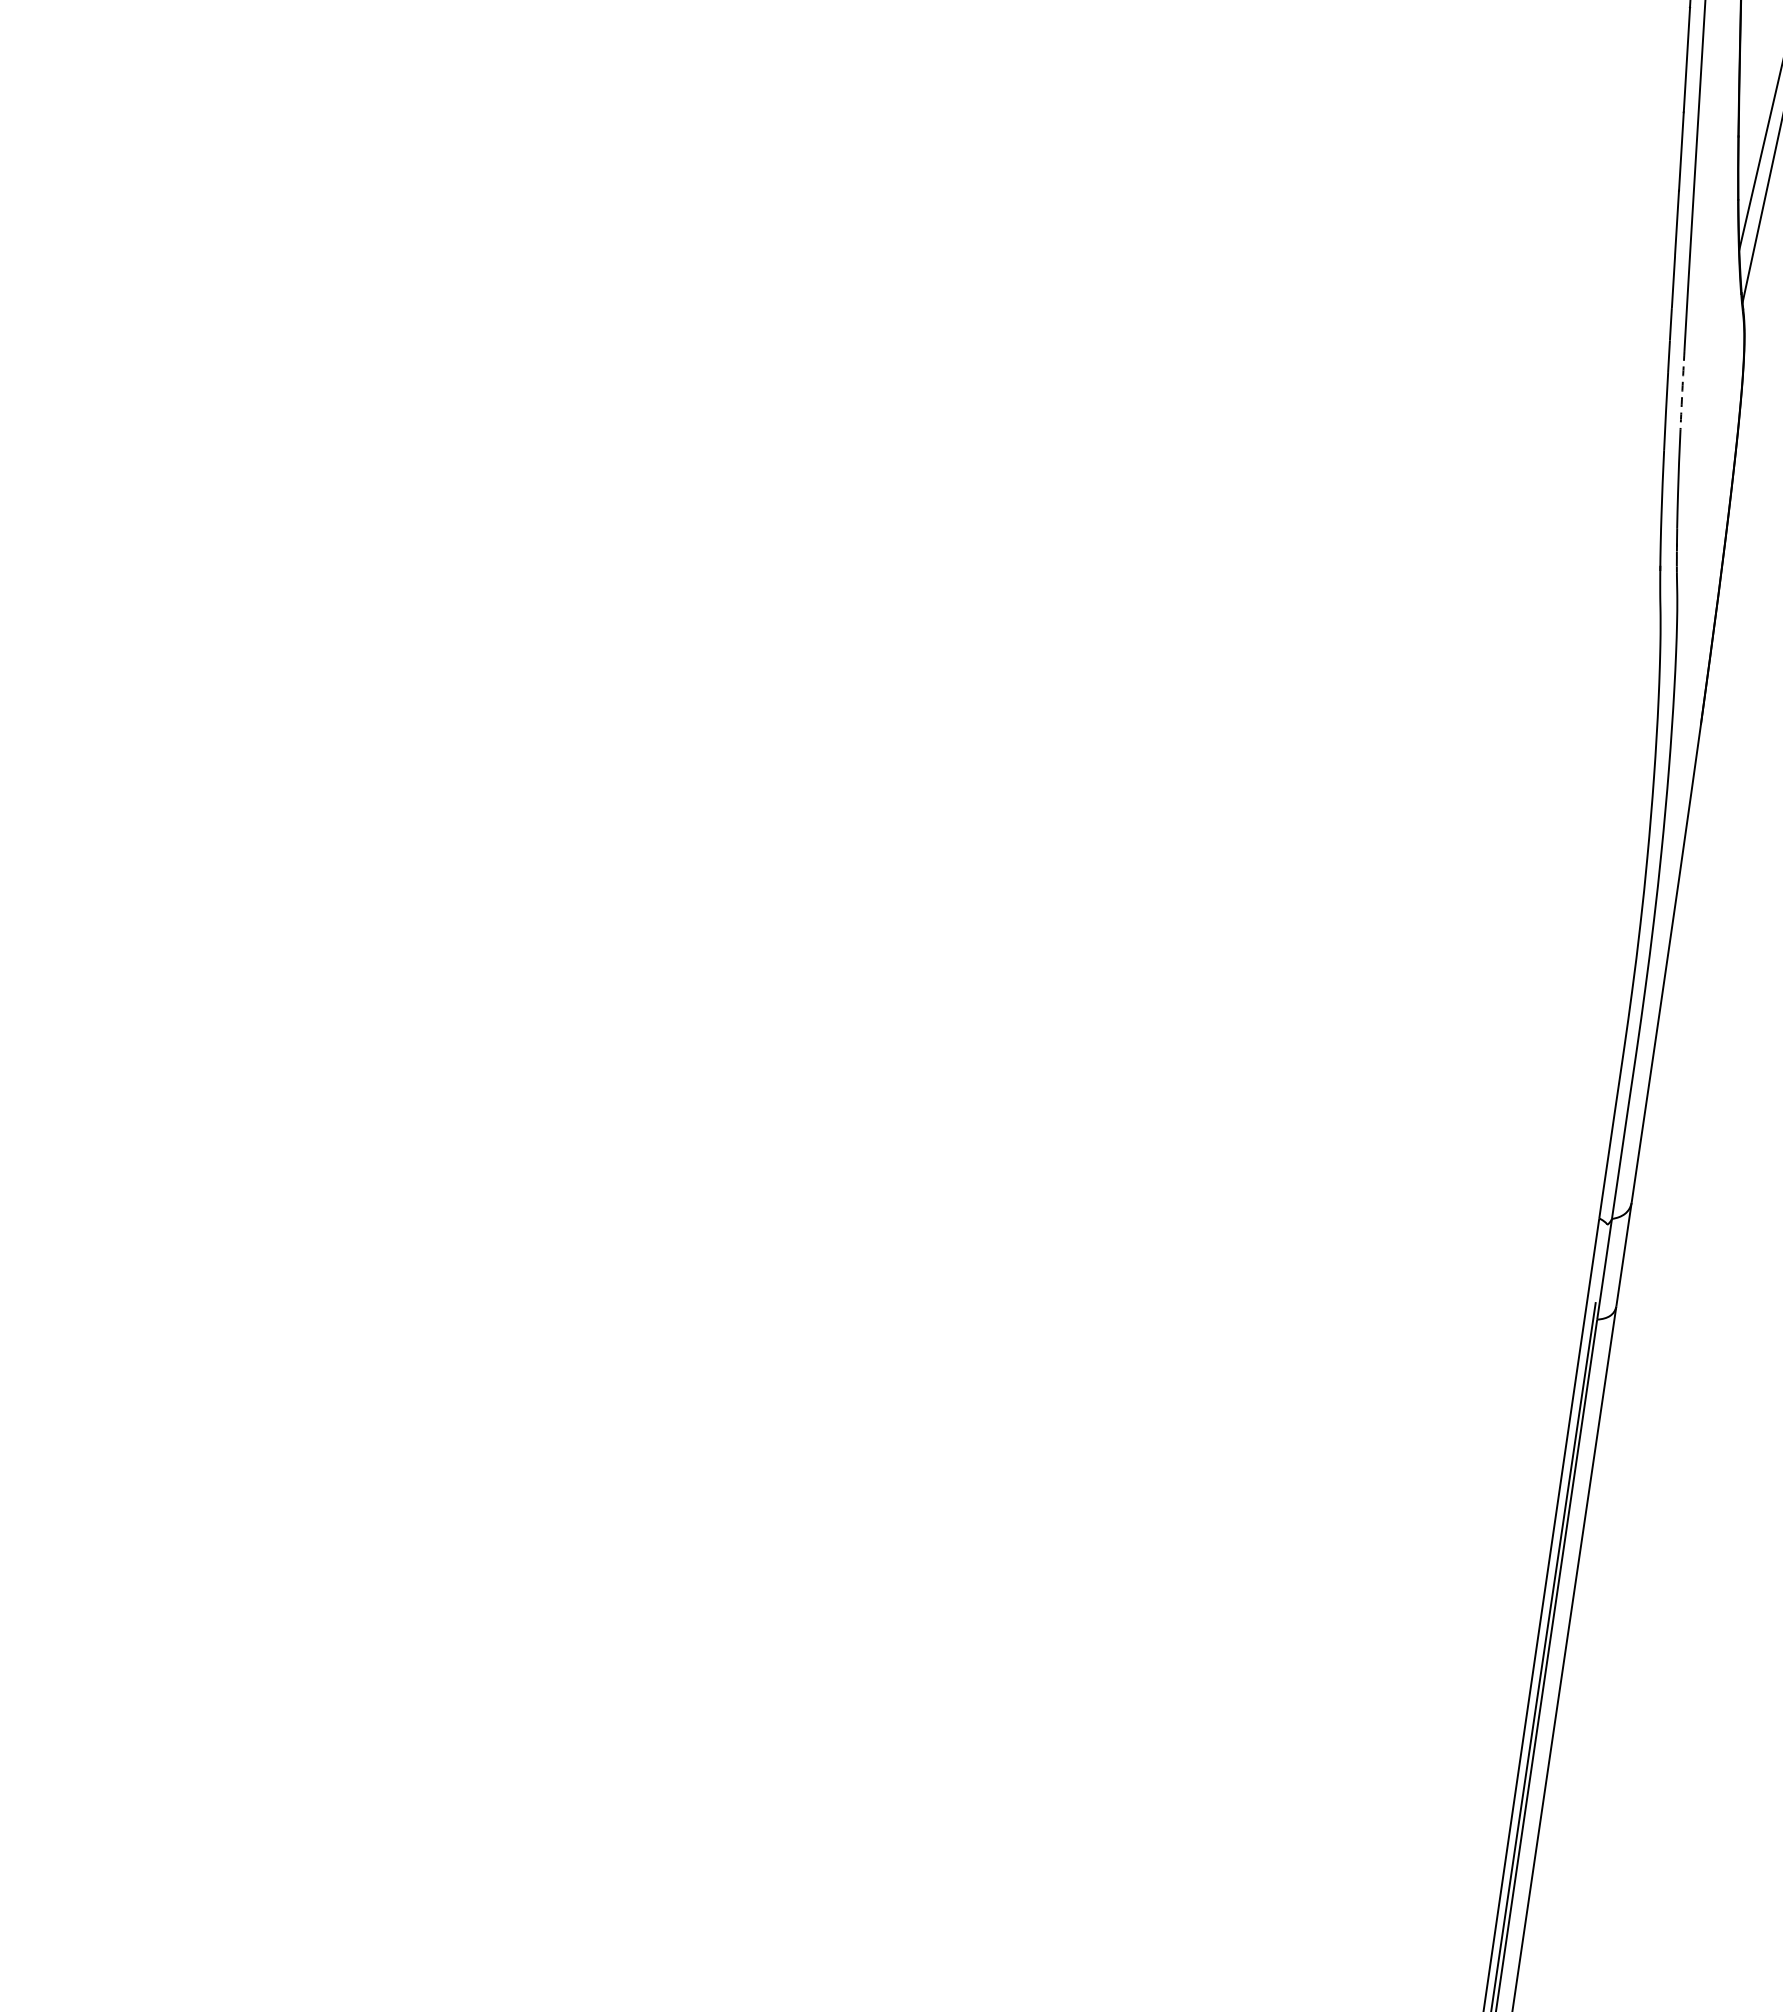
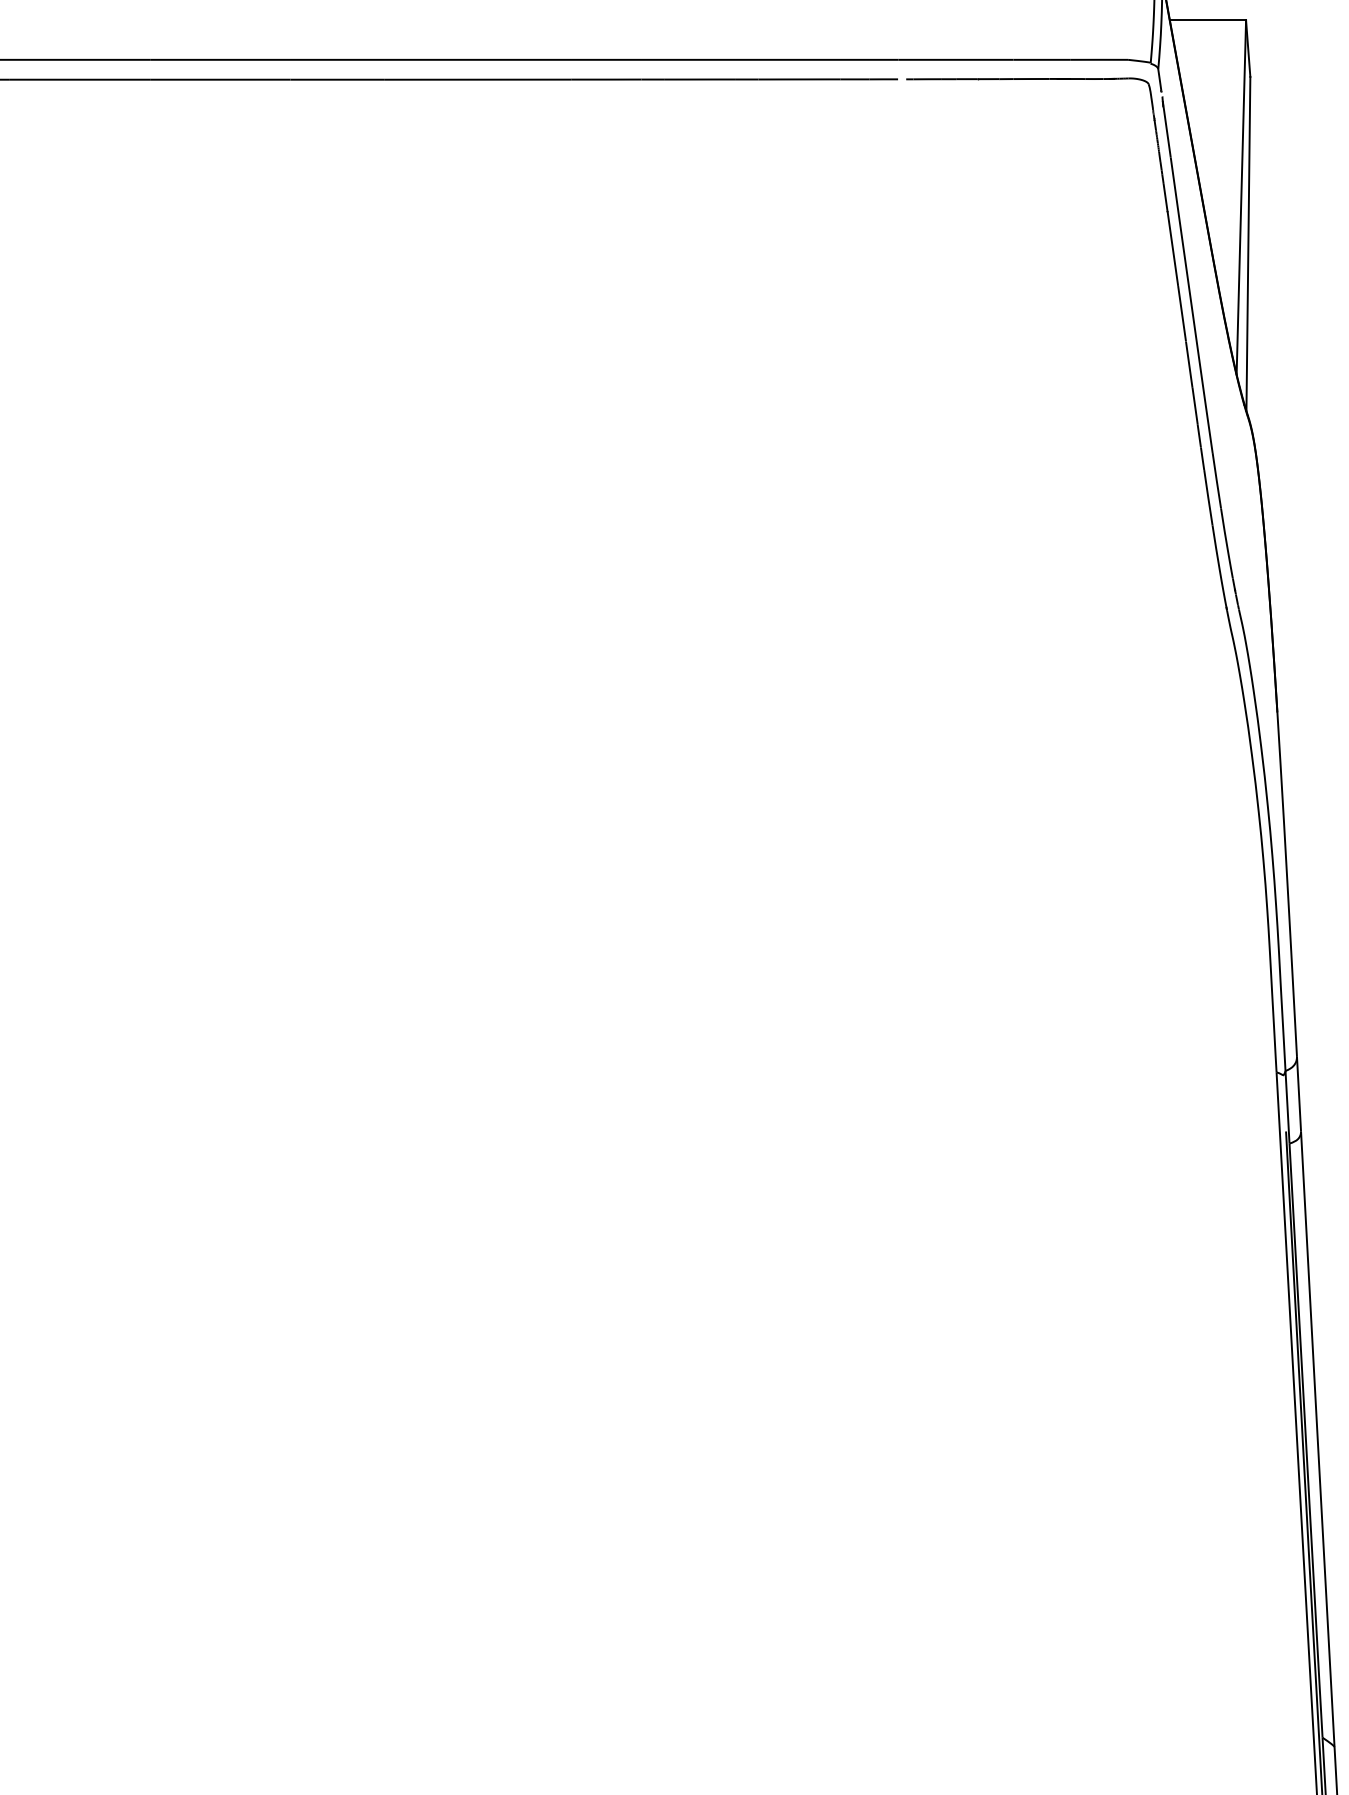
arc: (1682, 389) -> (1216, 480), dashed -> solid

